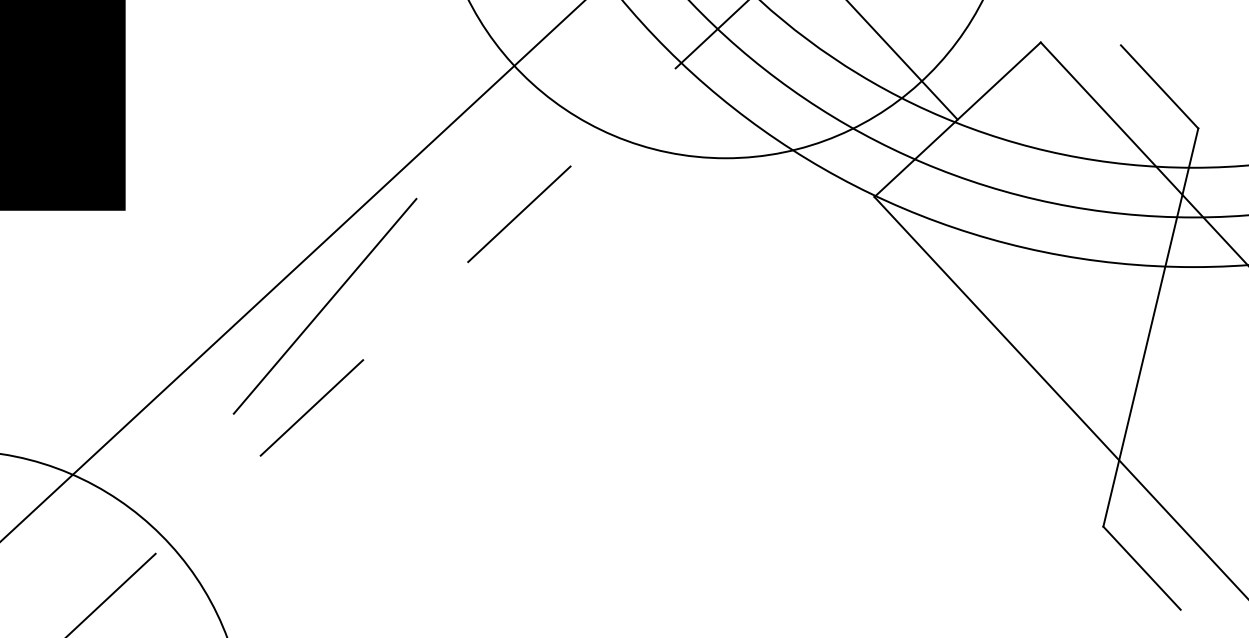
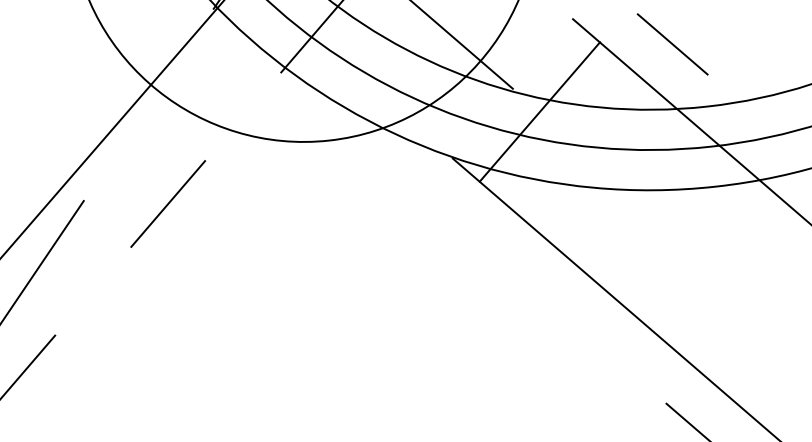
line: (957, 119) -> (539, 111), moved
line: (1150, 327) -> (686, 239), removed

